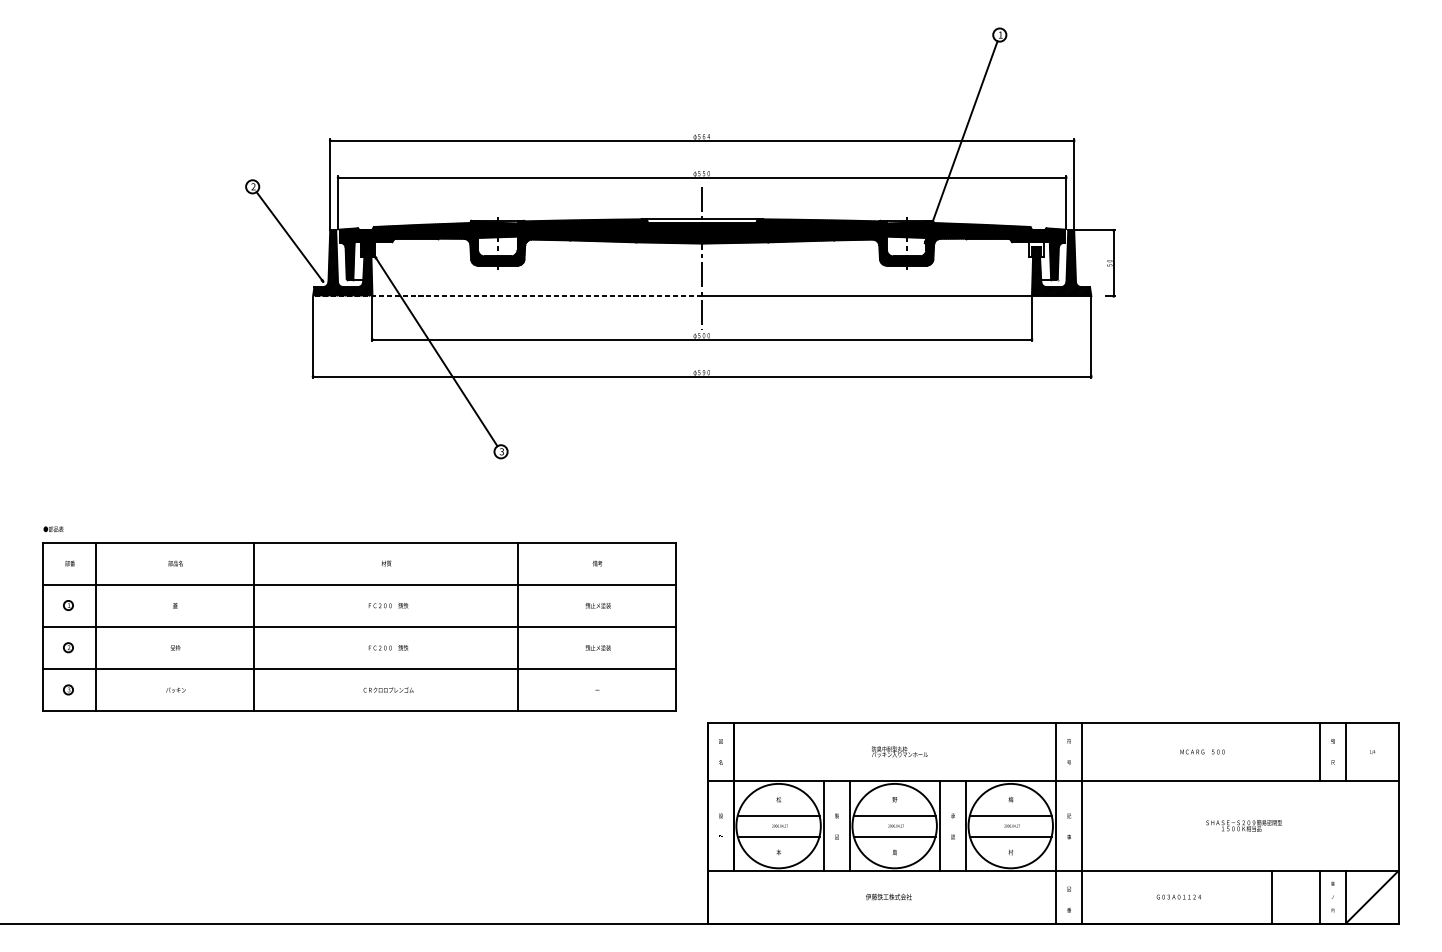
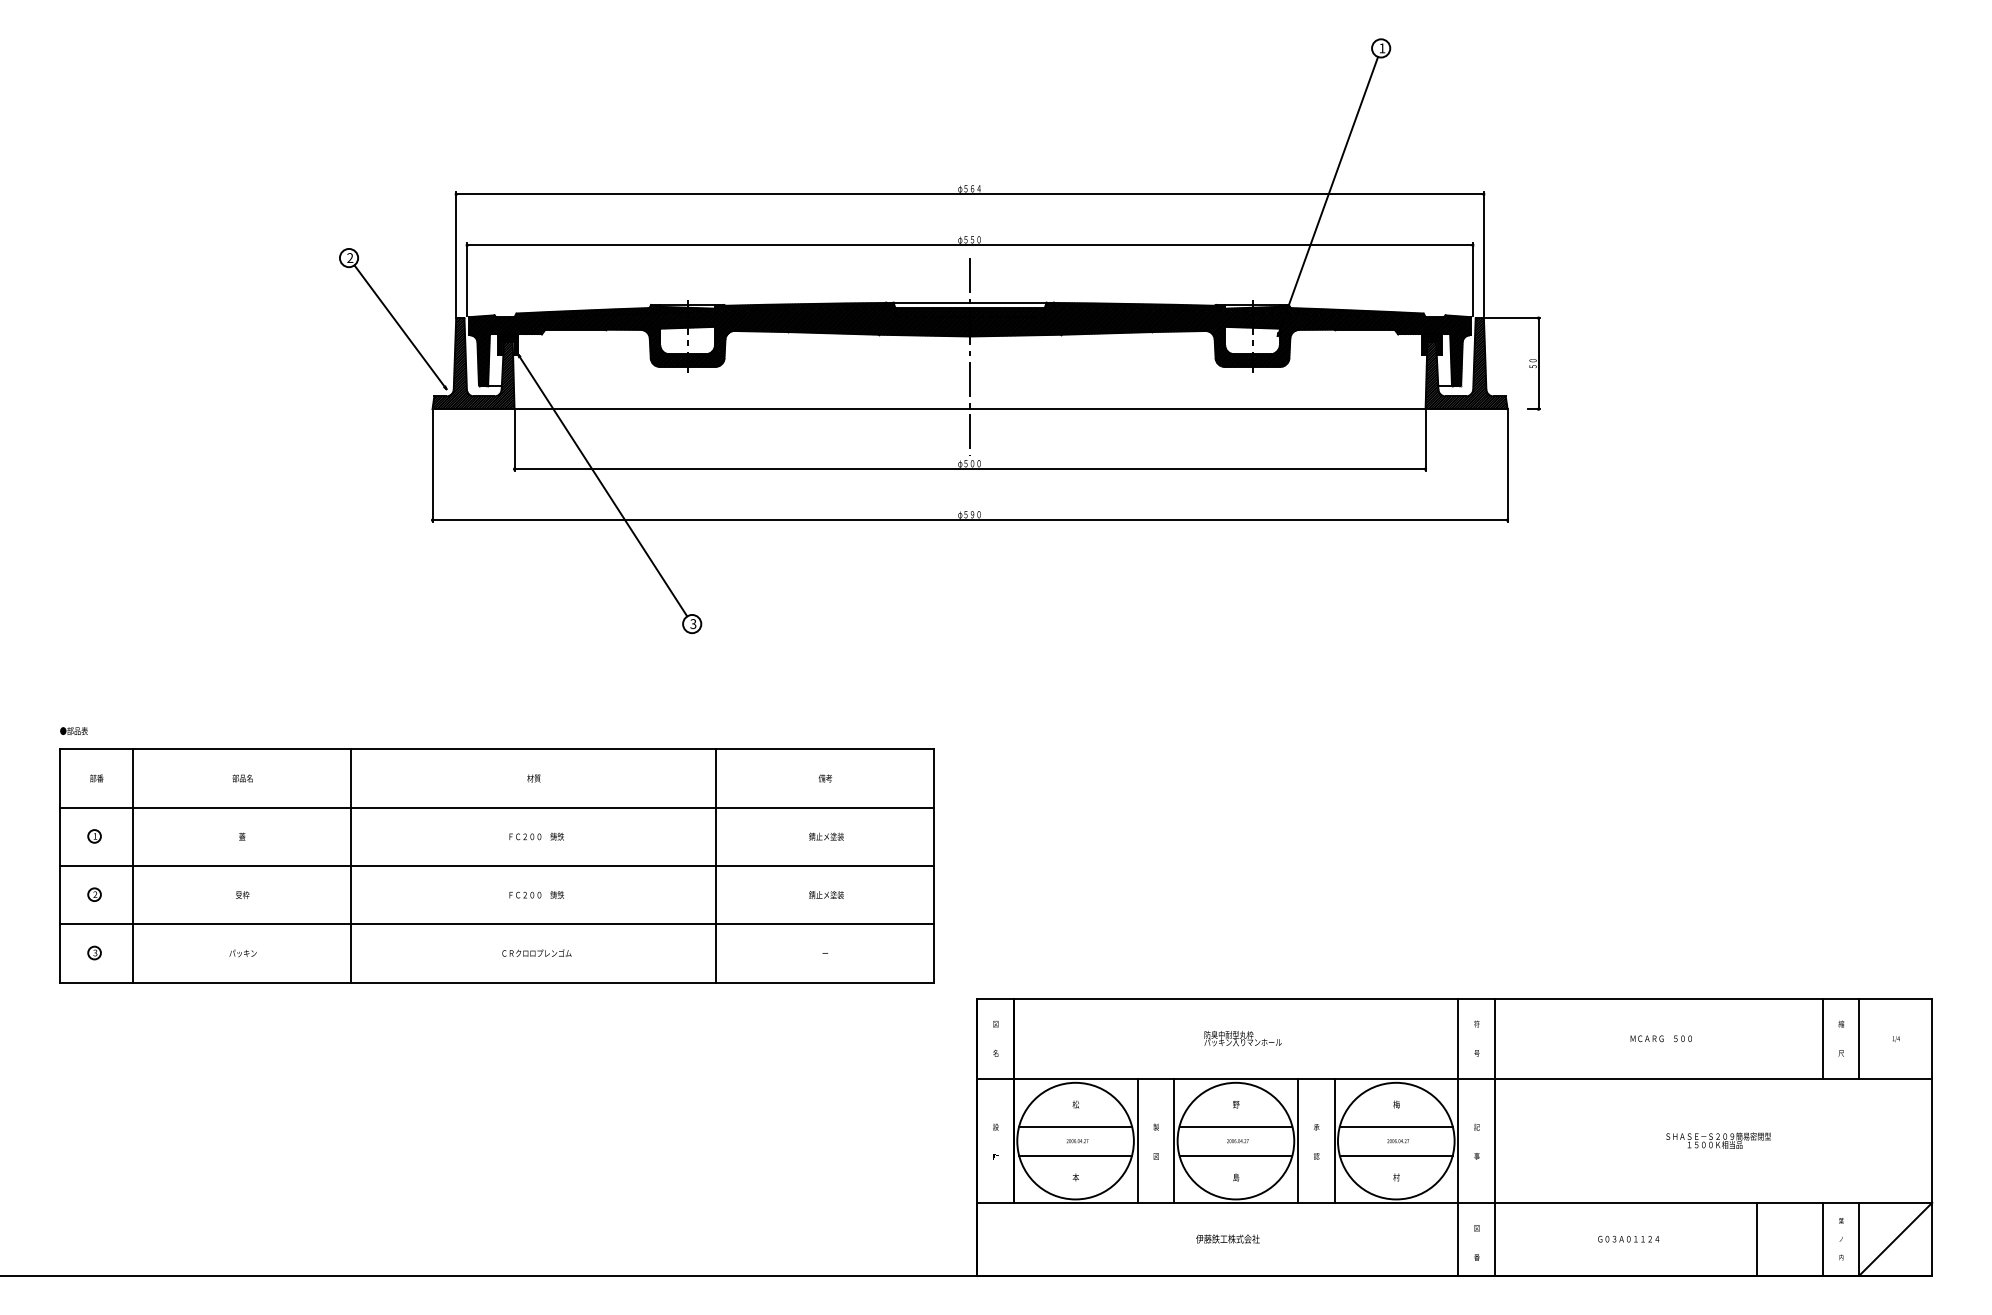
hatch: (1036, 249) -> (1431, 344), added
line: (507, 296) -> (701, 409), dashed -> solid

